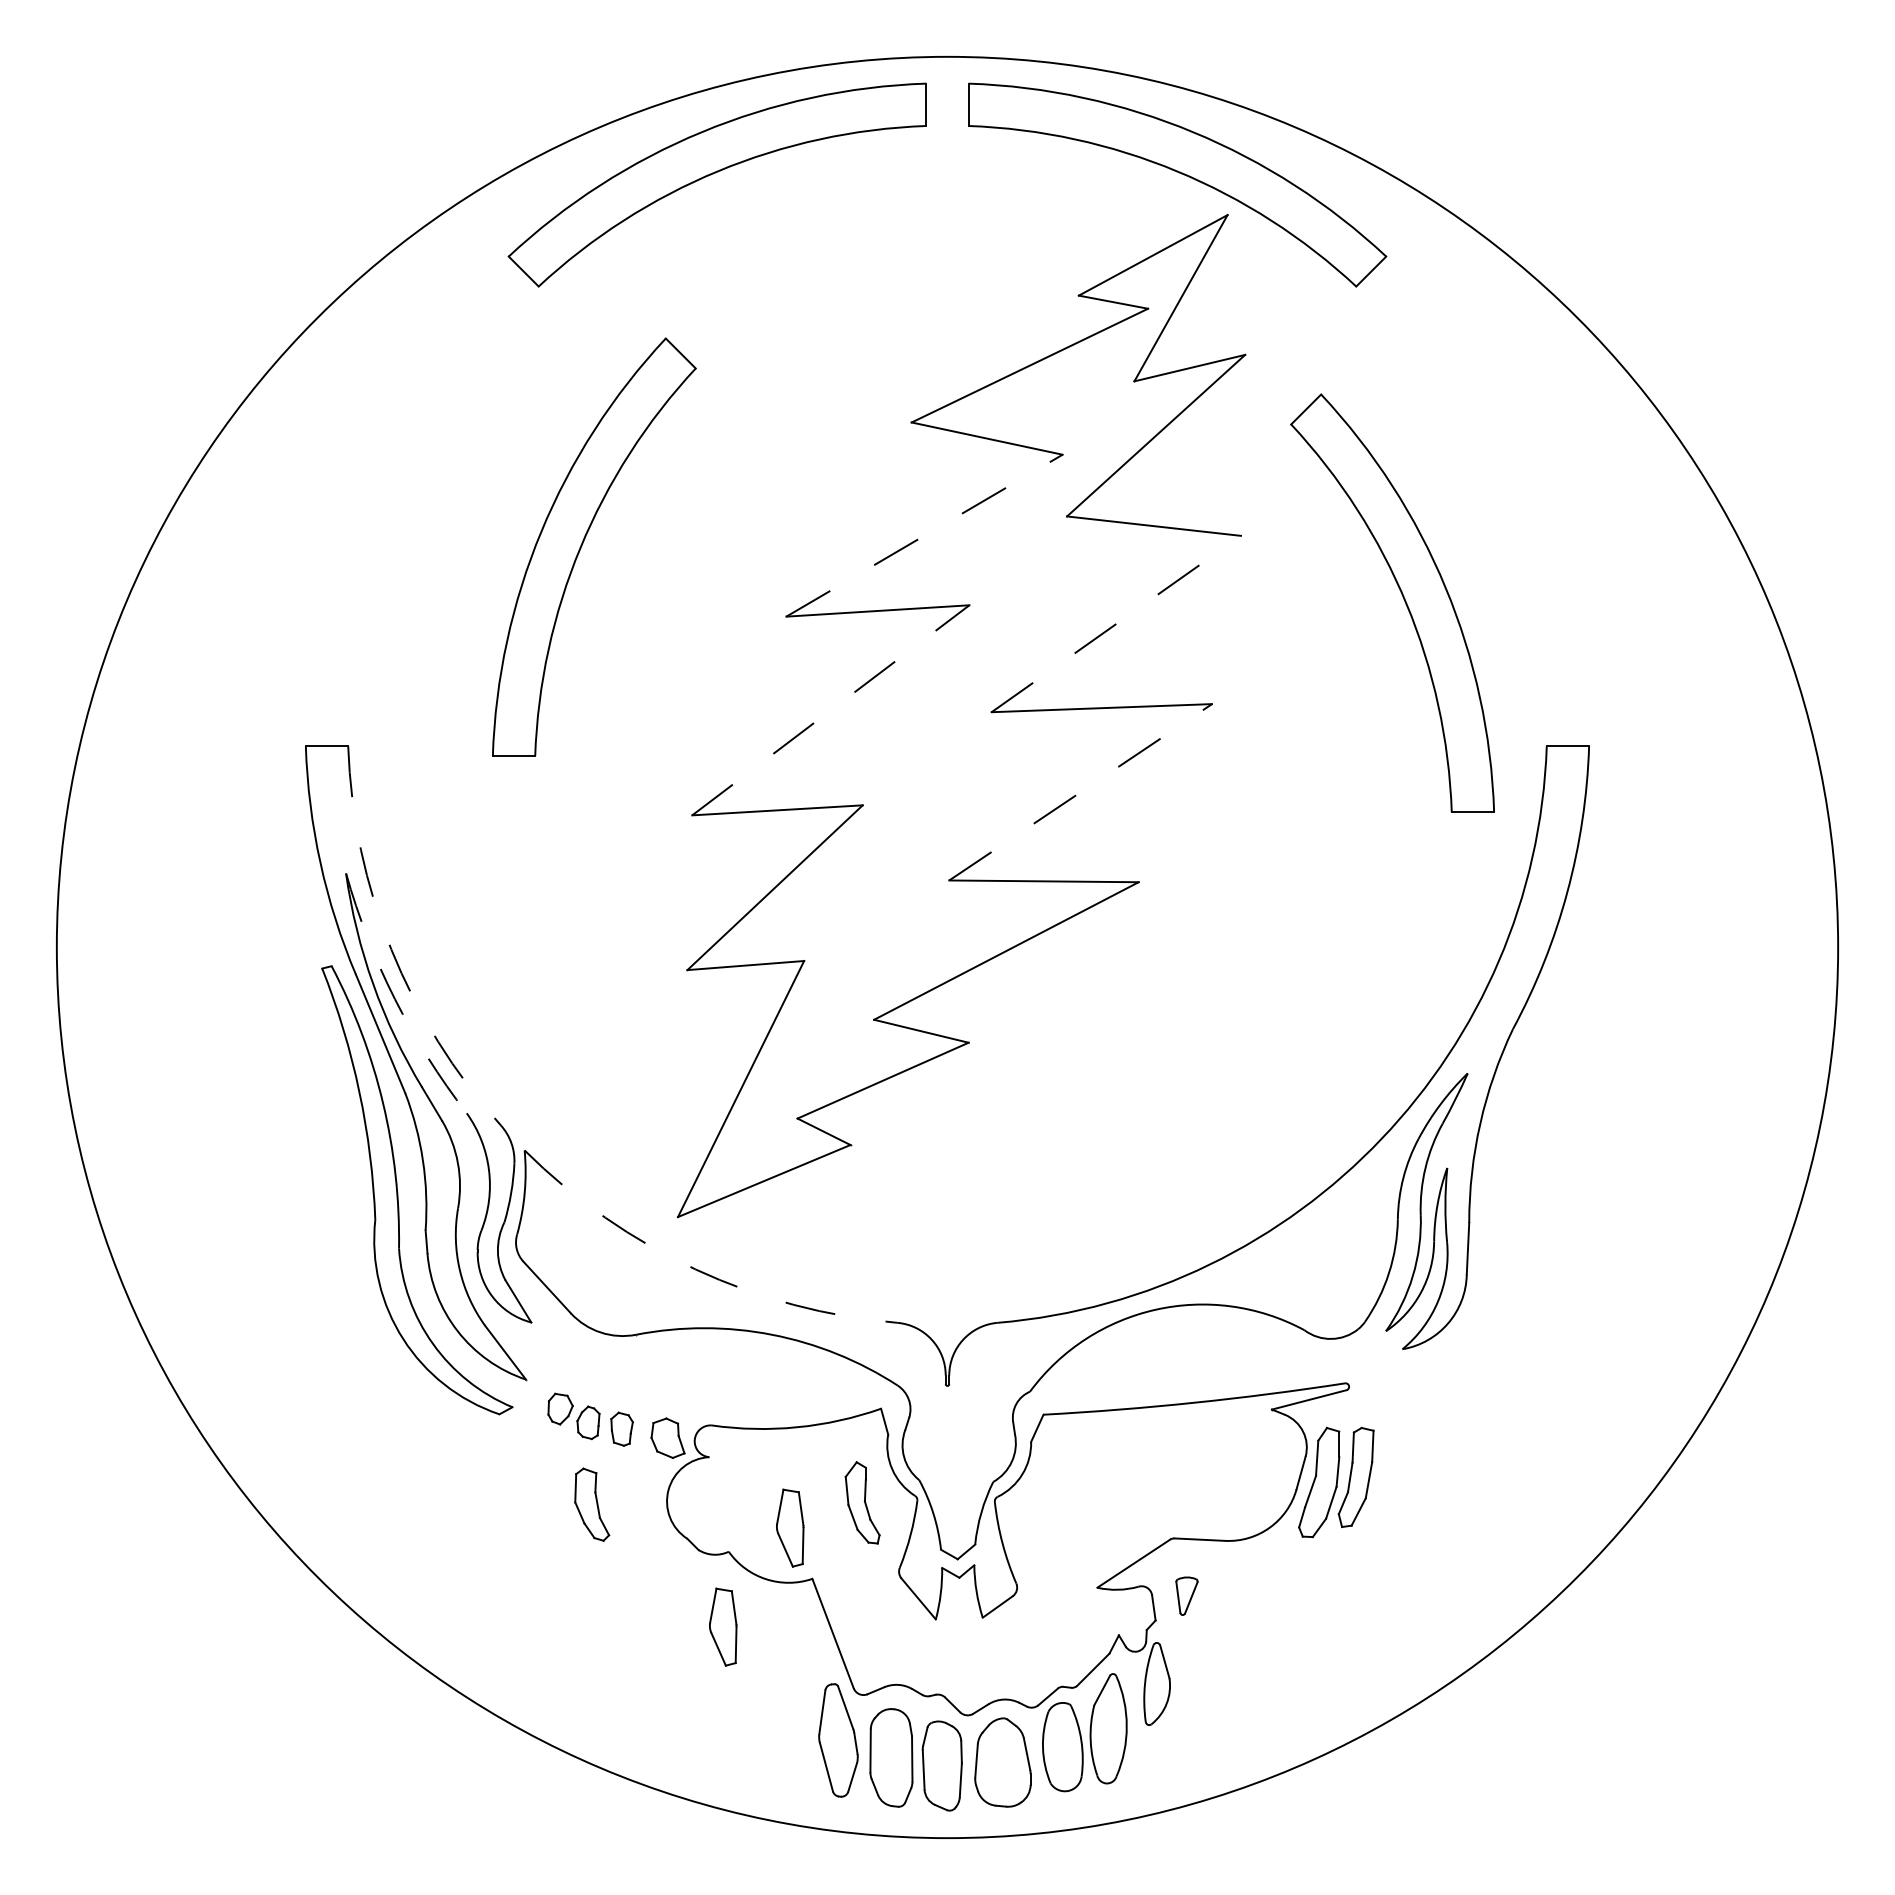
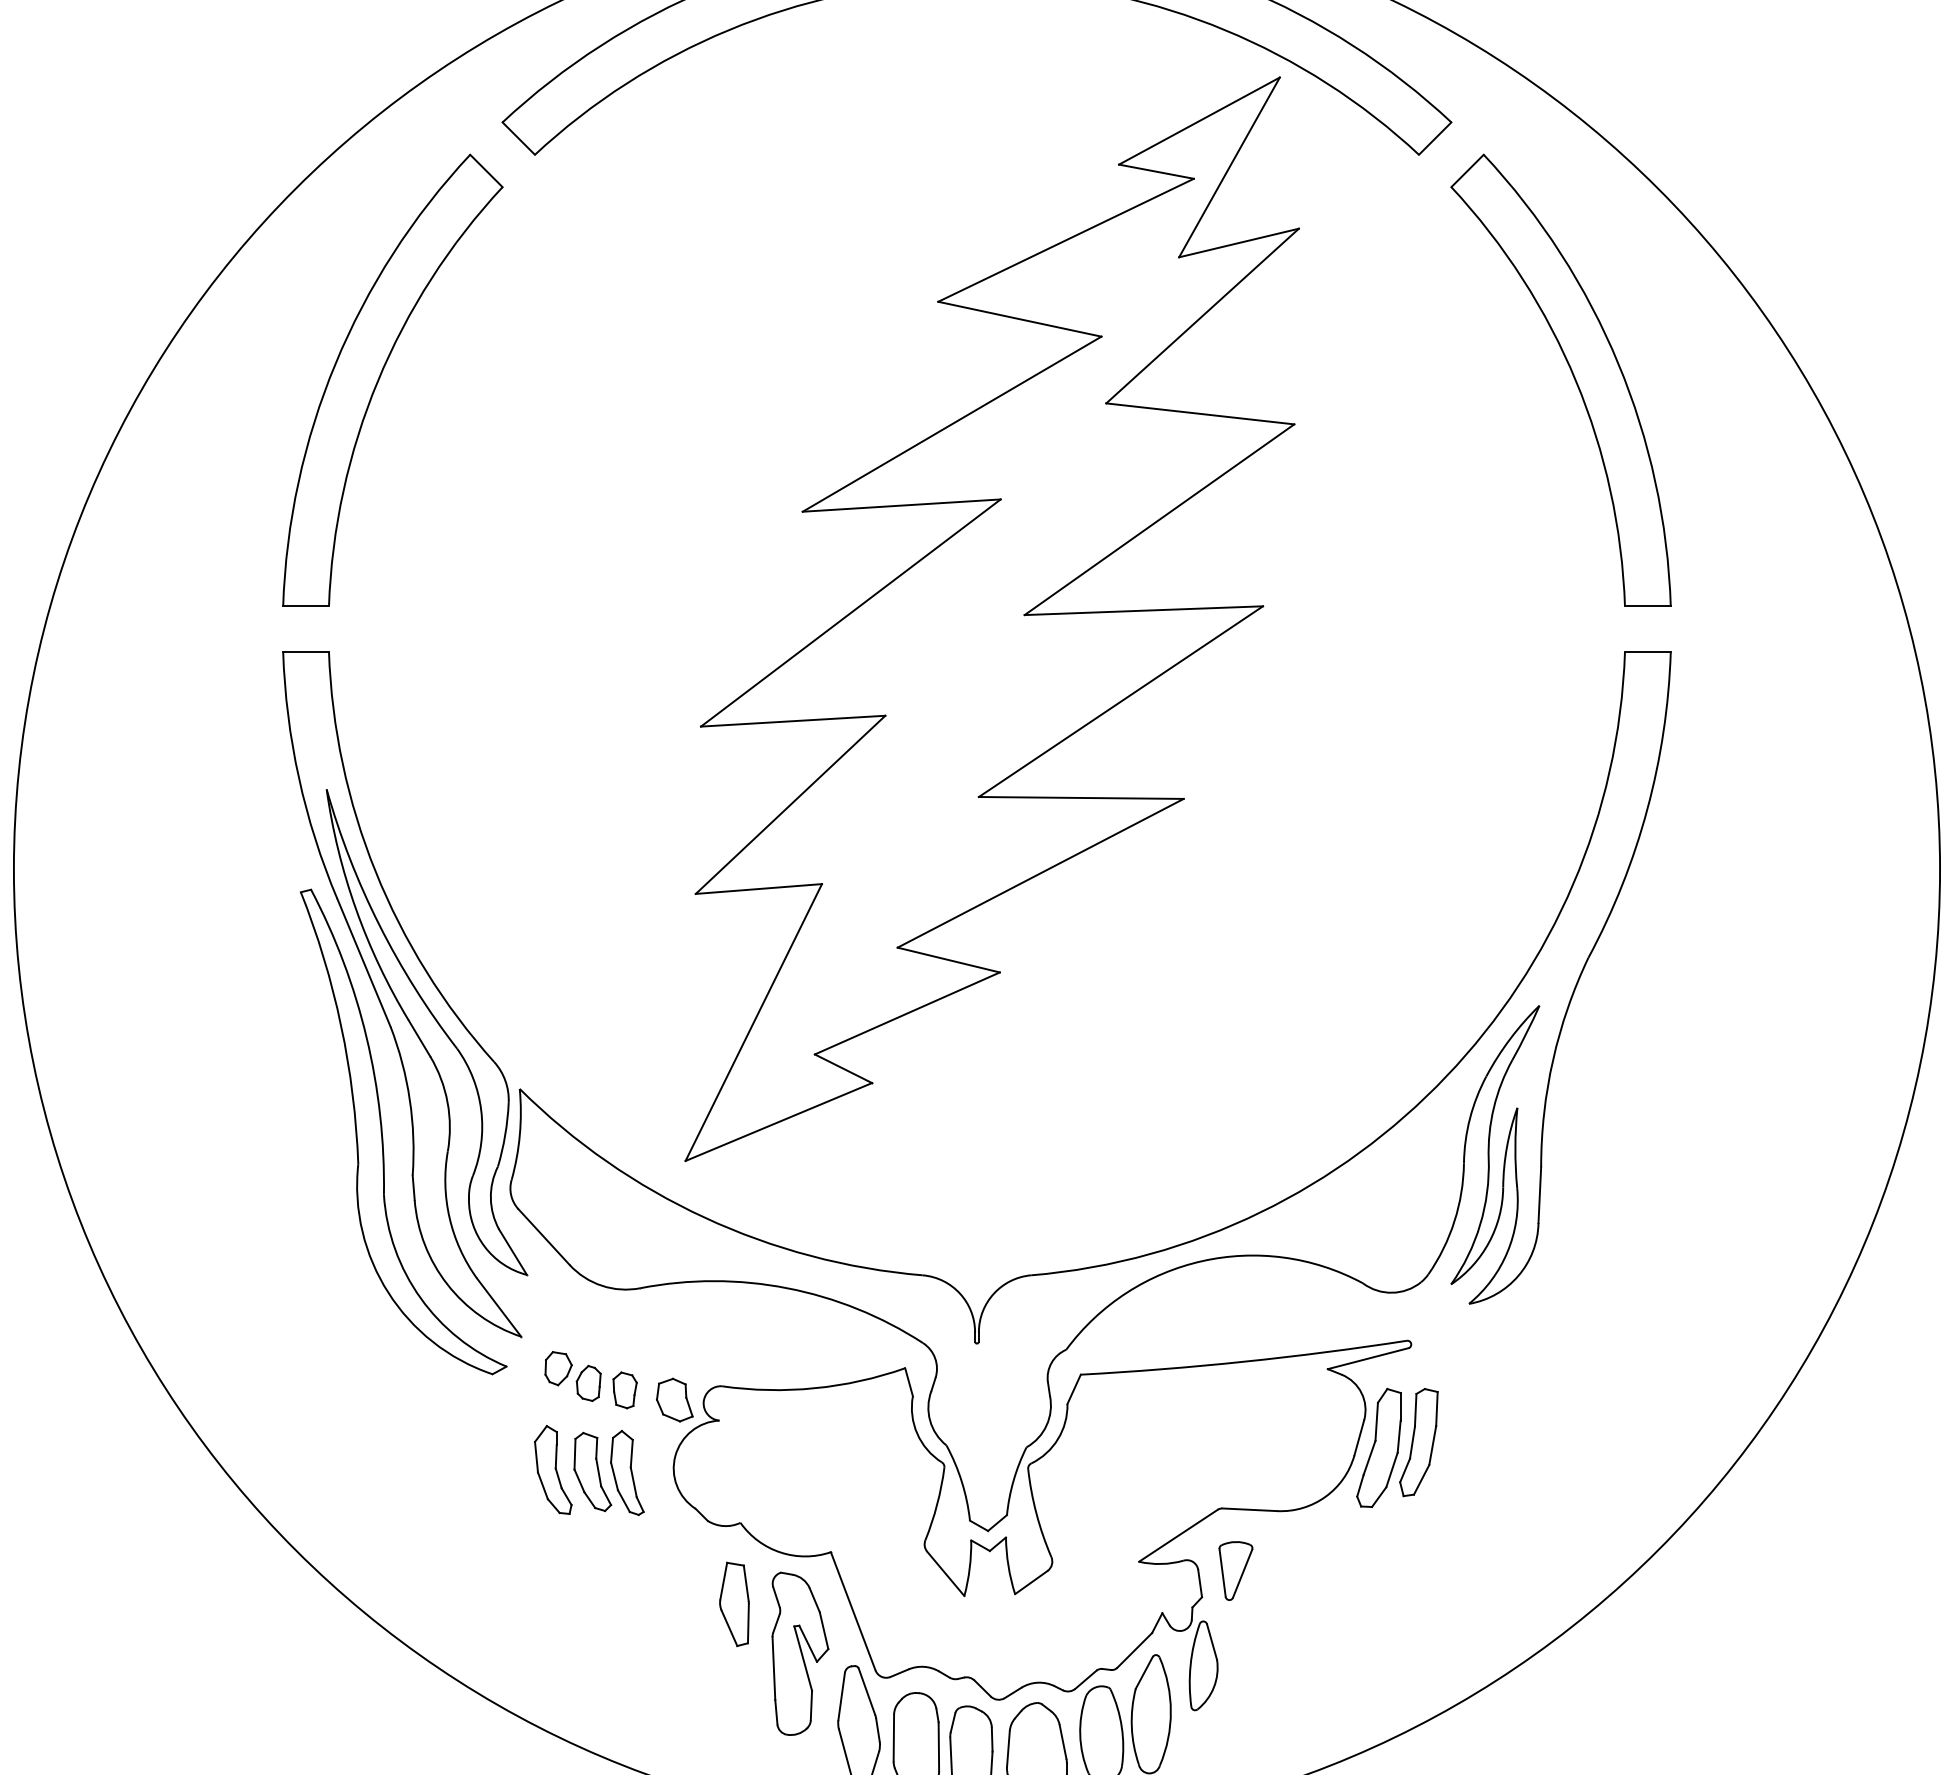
line: (924, 535) -> (952, 423), dashed -> solid
part: (584, 541) -> (382, 374), moved
part: (1402, 597) -> (1571, 374), moved
line: (1116, 624) -> (1159, 520), dashed -> solid
line: (830, 710) -> (850, 613), dashed -> solid
line: (1081, 792) -> (1121, 701), dashed -> solid
arc: (391, 949) -> (375, 871), dashed -> solid
arc: (394, 999) -> (379, 925), dashed -> solid
arc: (695, 1269) -> (704, 1217), dashed -> solid
part: (862, 1502) -> (553, 1469), moved
part: (624, 1505) -> (627, 1472), added
part: (790, 1527) -> (807, 1496), removed
part: (1186, 1595) -> (1235, 1570), size x1.43
part: (784, 1672) -> (800, 1653), added

